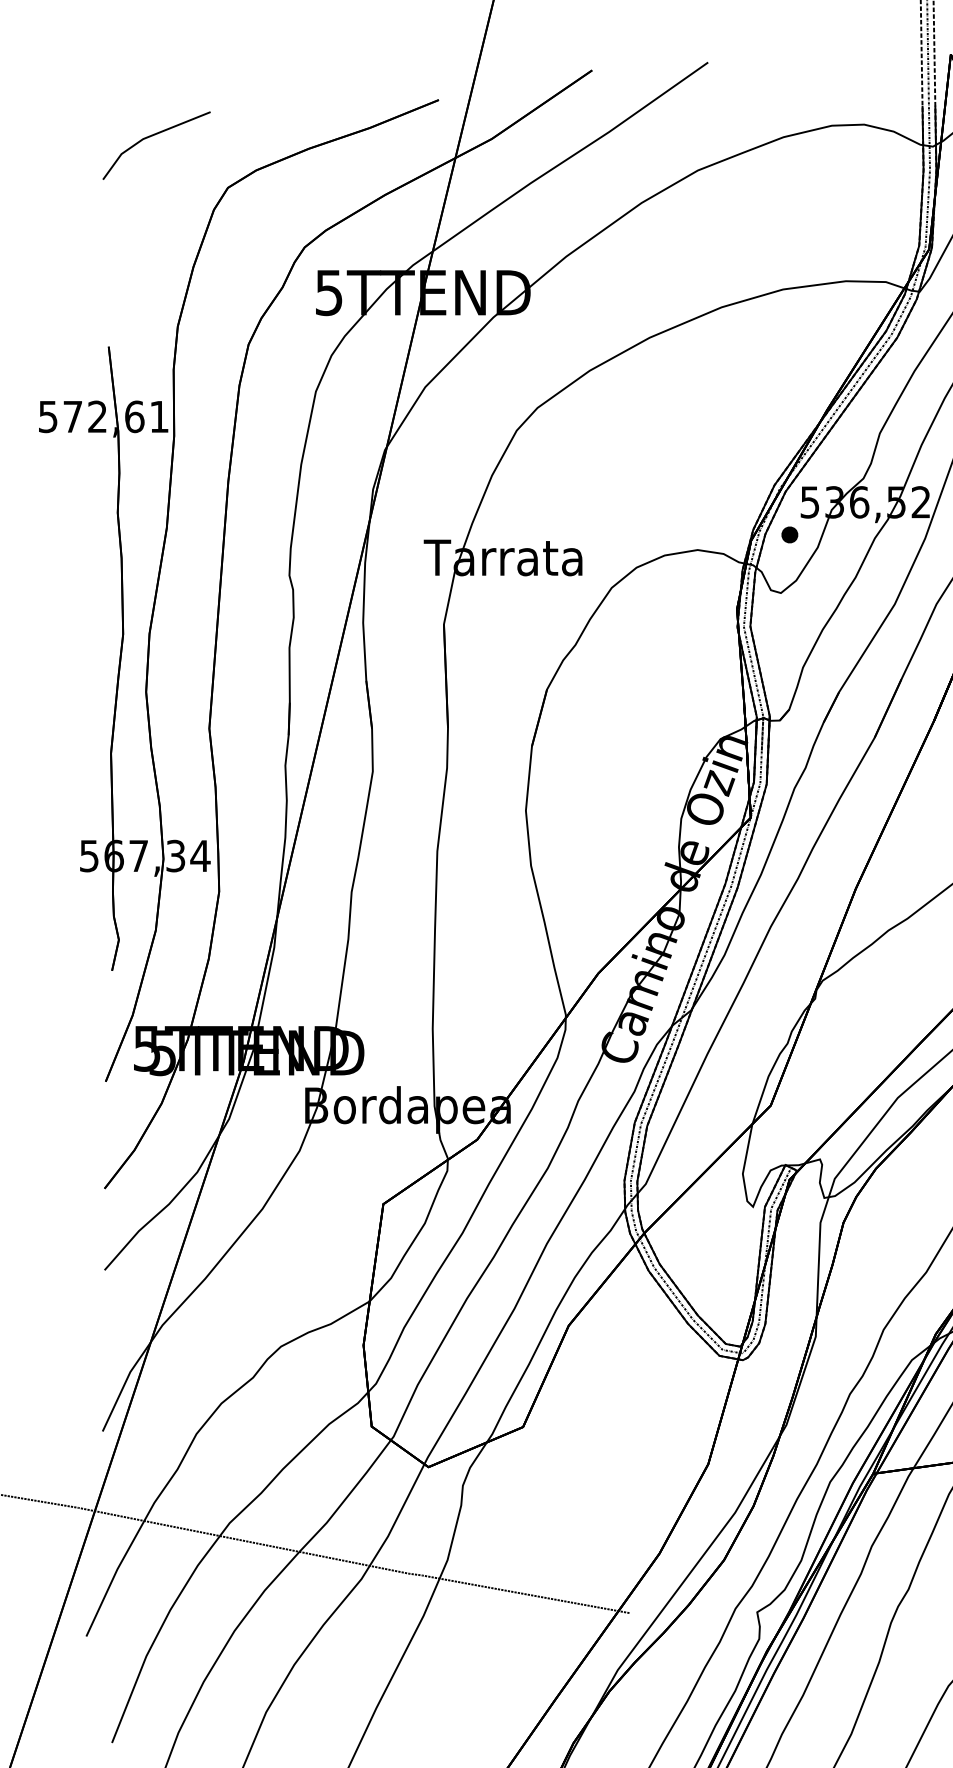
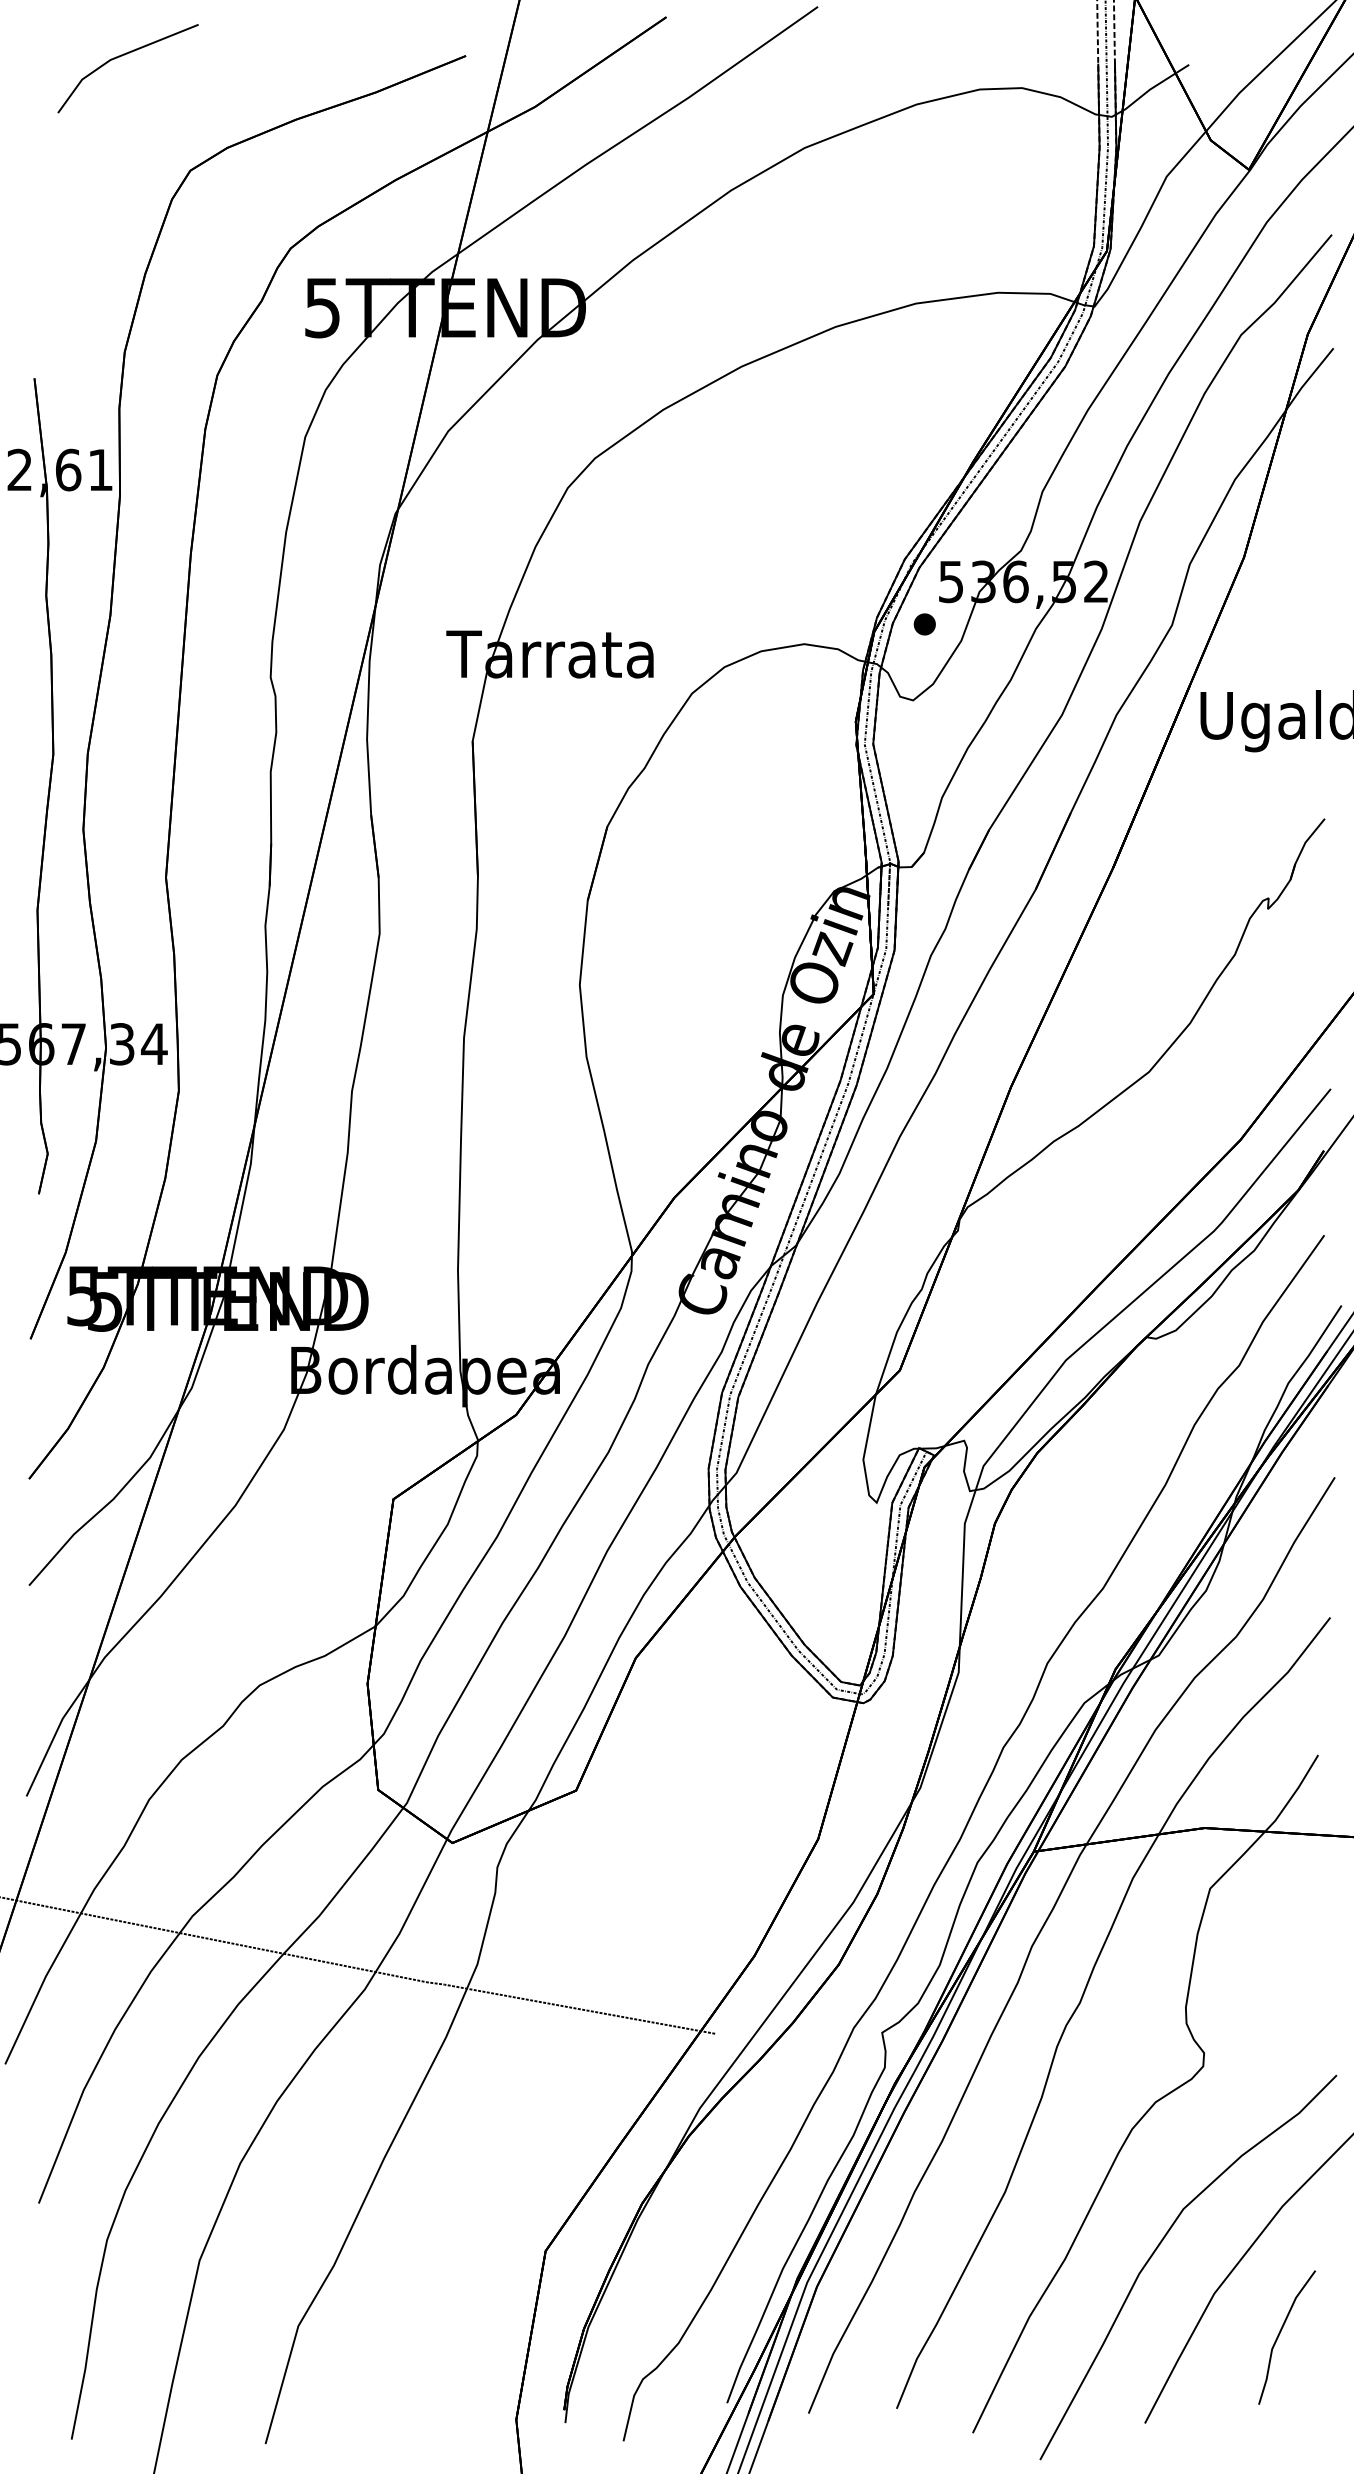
line: (152, 136) -> (122, 56), moved

